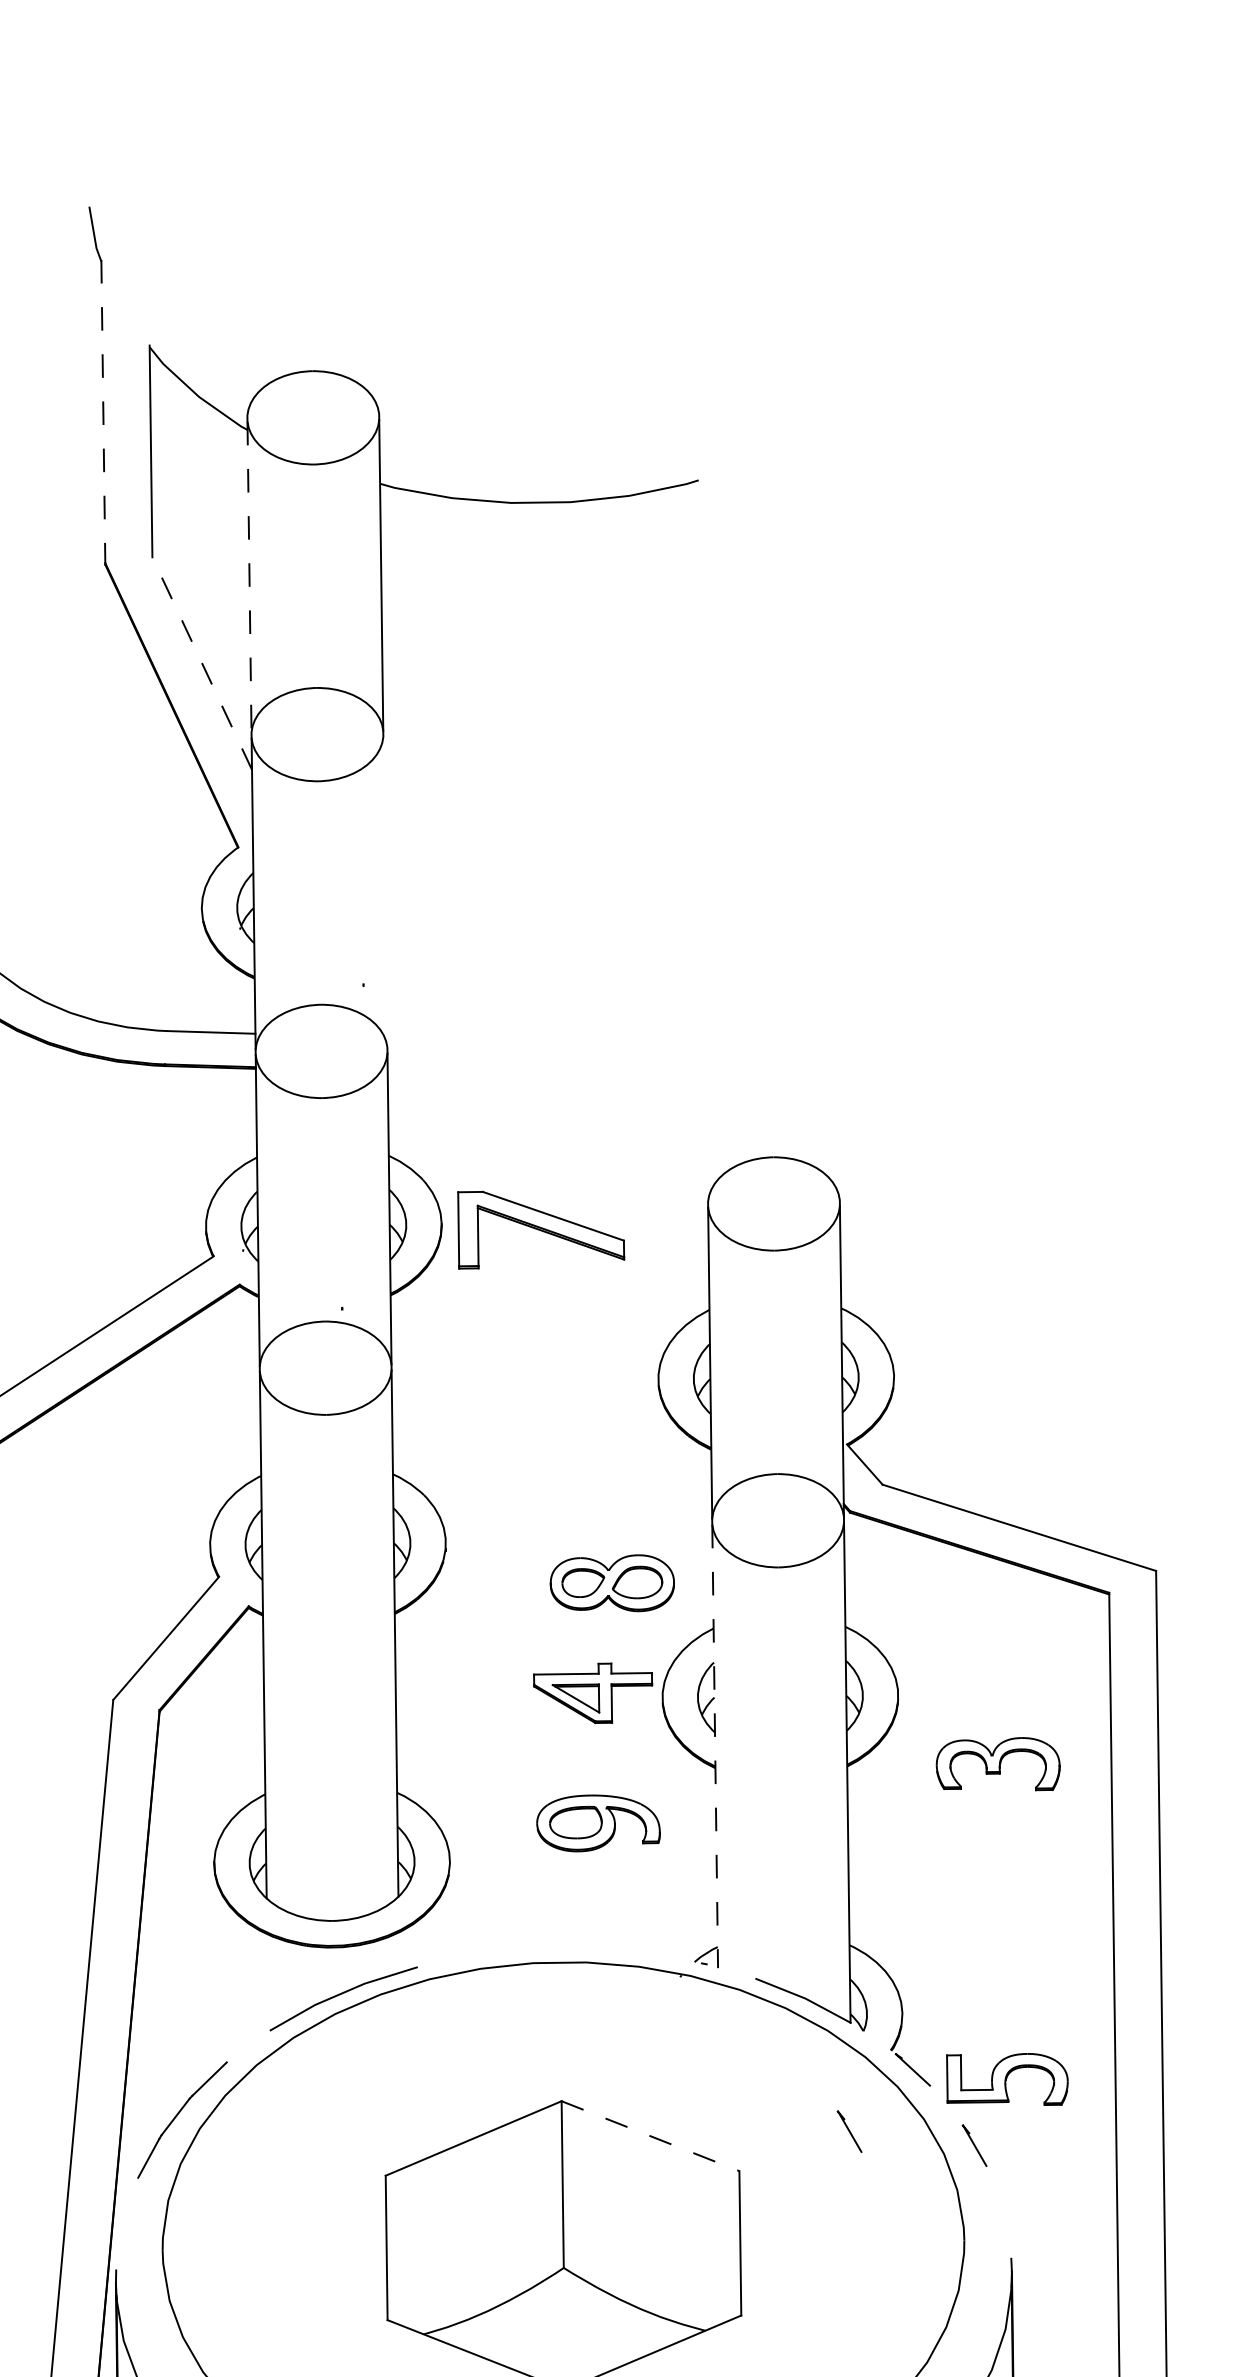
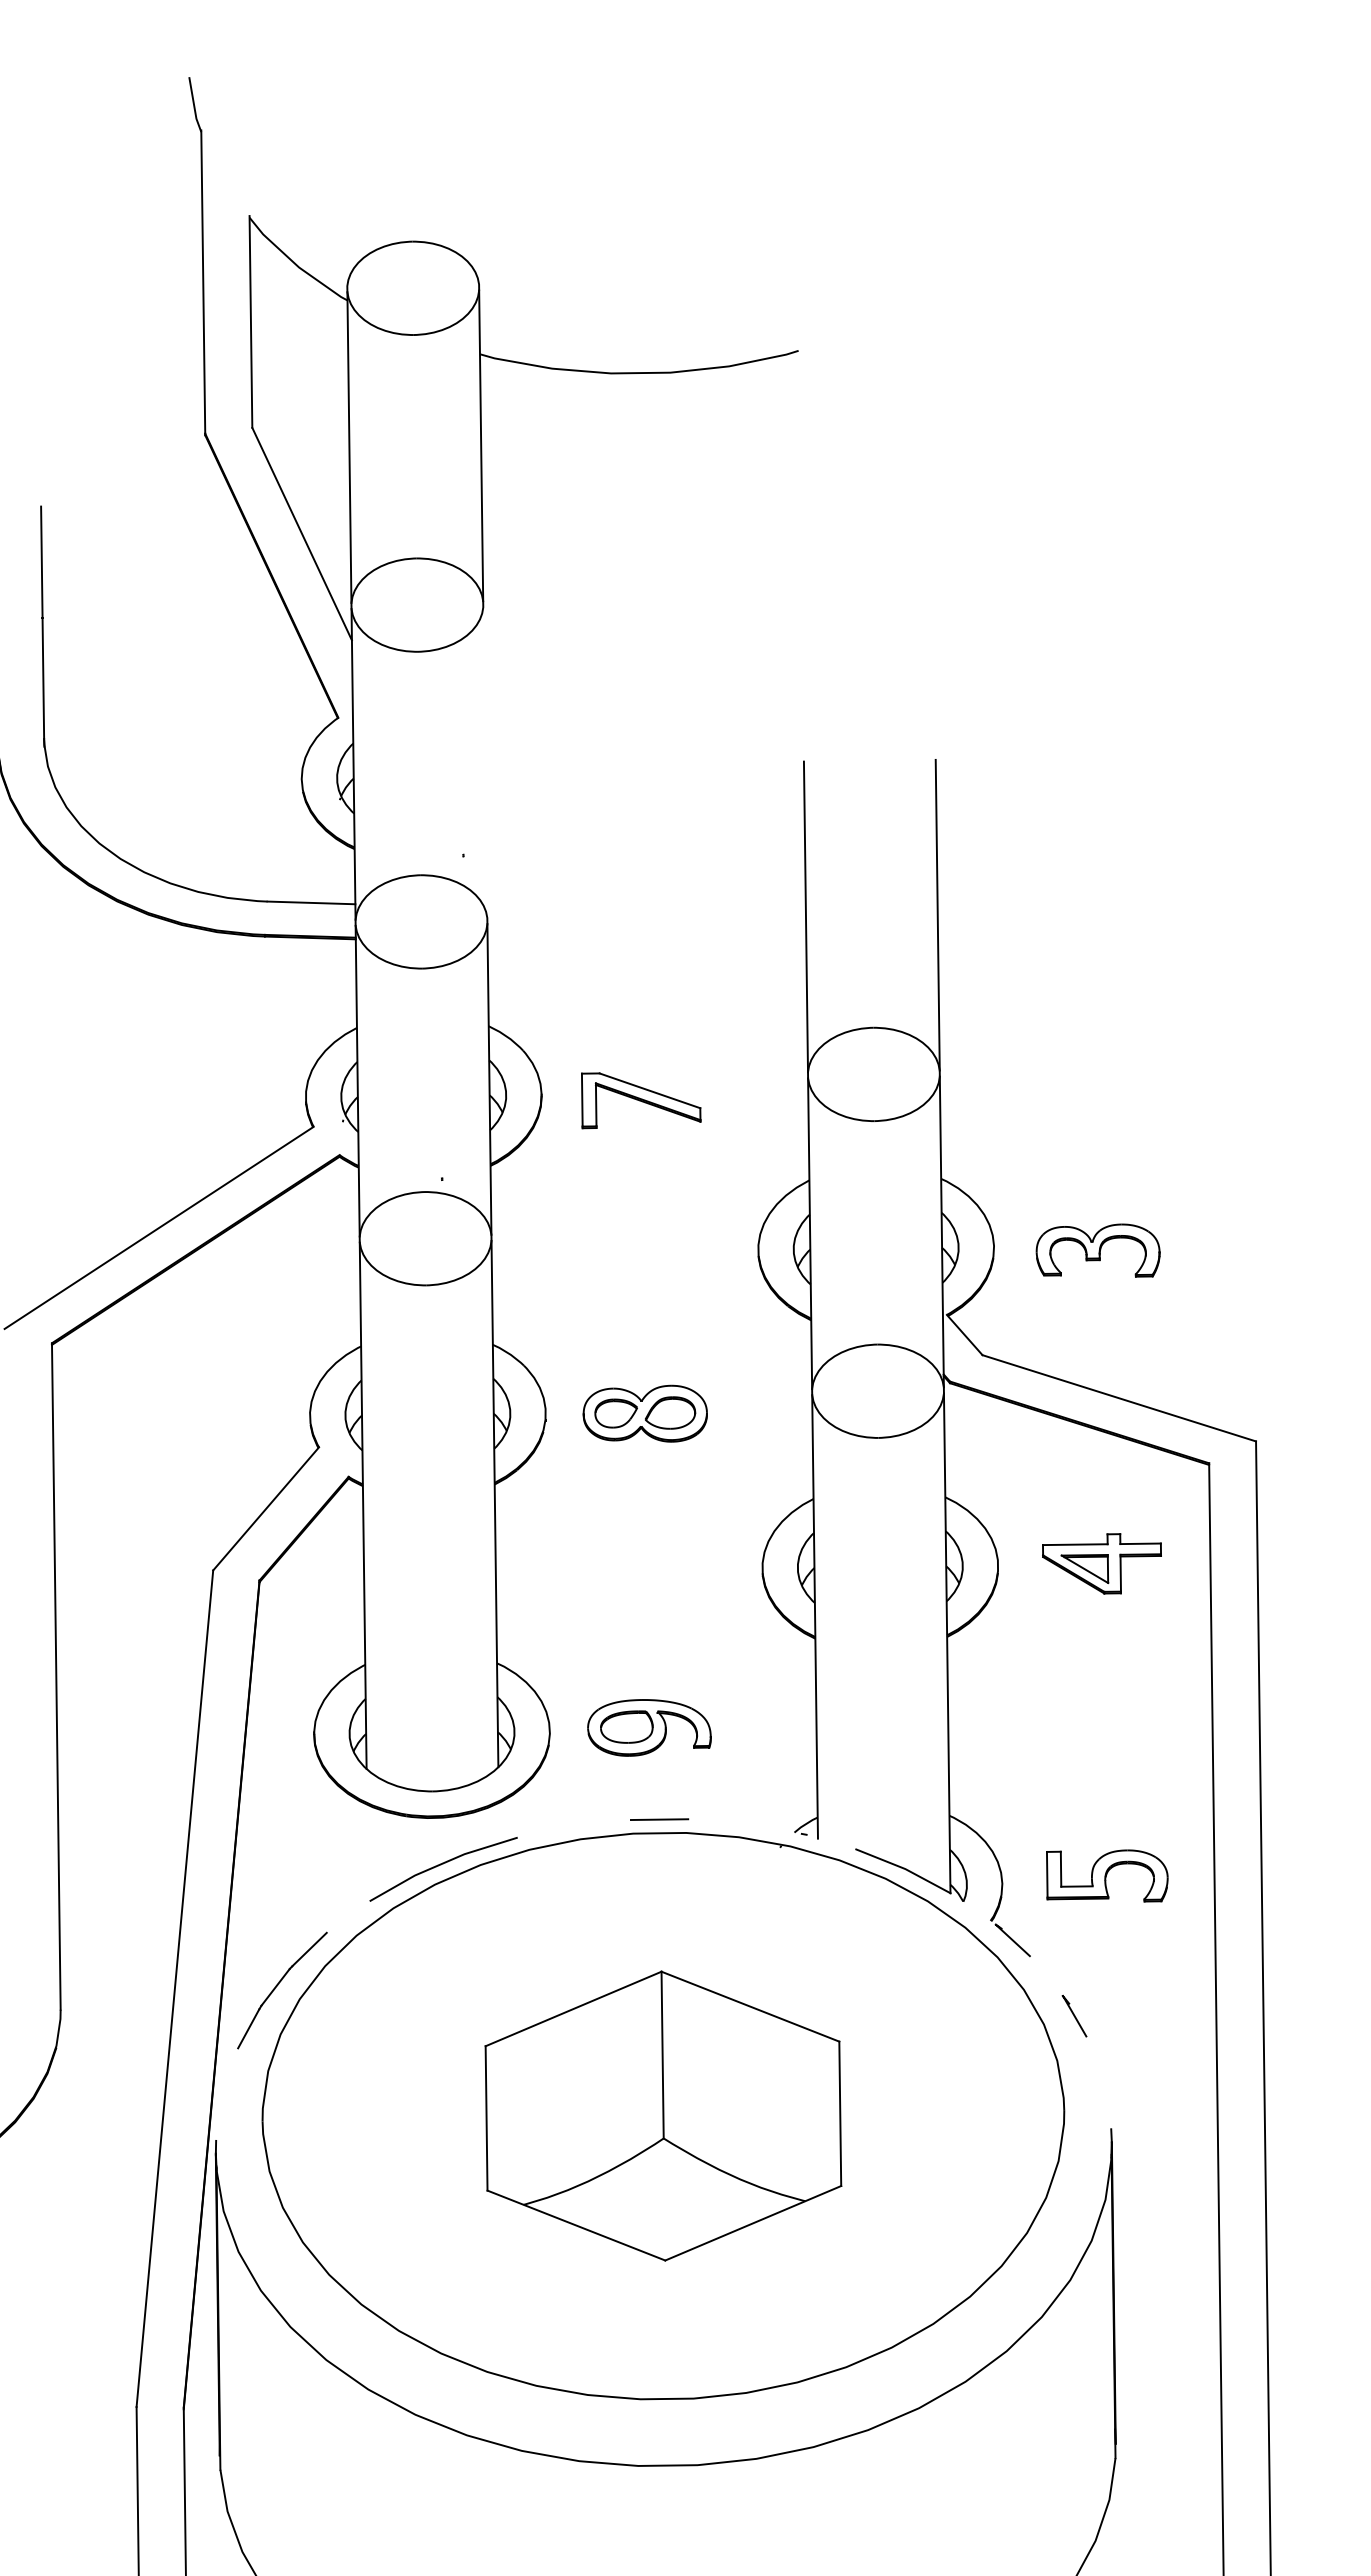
line: (103, 412) -> (203, 282), dashed -> solid
line: (249, 578) -> (349, 448), dashed -> solid
line: (201, 663) -> (301, 533), dashed -> solid
line: (837, 1044) -> (937, 914), added
line: (705, 1046) -> (805, 916), added
part: (541, 1230) -> (641, 1100), size x0.71
part: (611, 1583) -> (644, 1413), moved
part: (592, 1693) -> (1101, 1563), moved
line: (715, 1746) -> (815, 1616), dashed -> solid
part: (997, 1764) -> (1097, 1250), moved
part: (598, 1823) -> (649, 1727), moved
line: (559, 1949) -> (659, 1819), added
part: (1007, 2079) -> (1107, 1875), moved
part: (849, 2131) -> (949, 2001), removed
line: (650, 2136) -> (750, 2006), dashed -> solid

